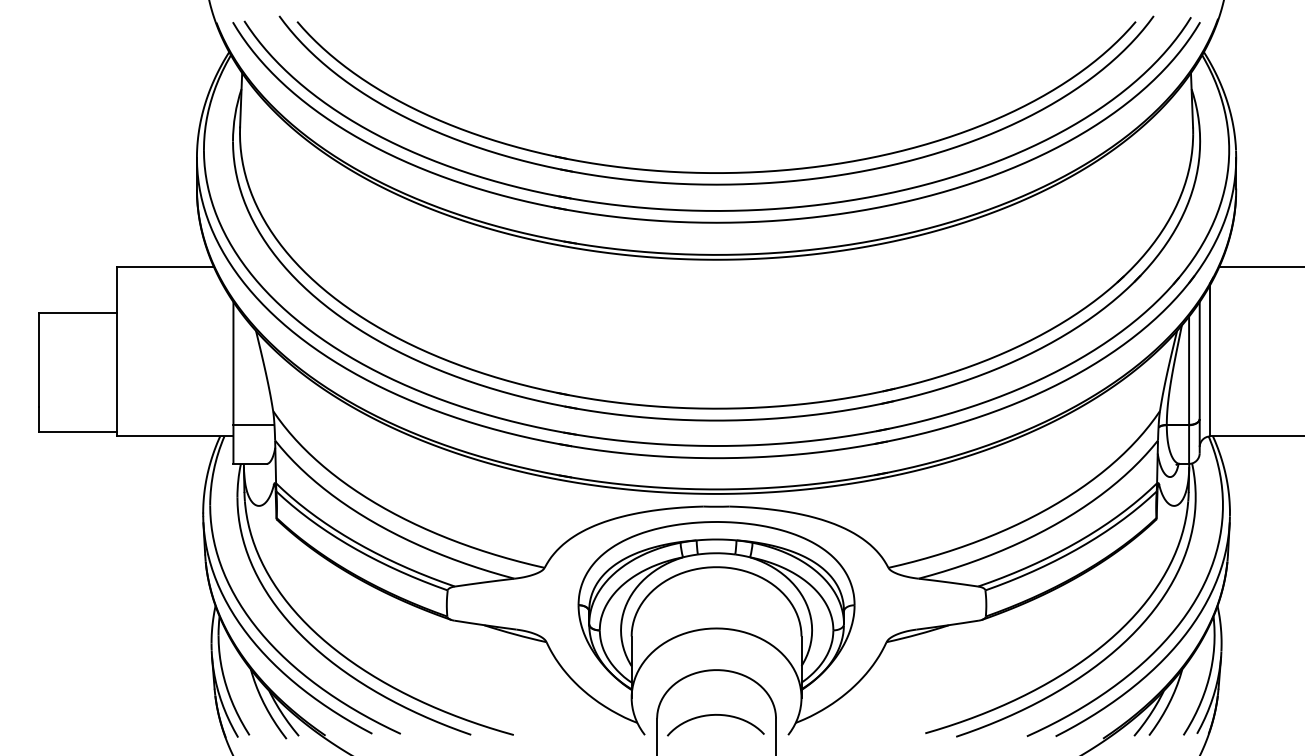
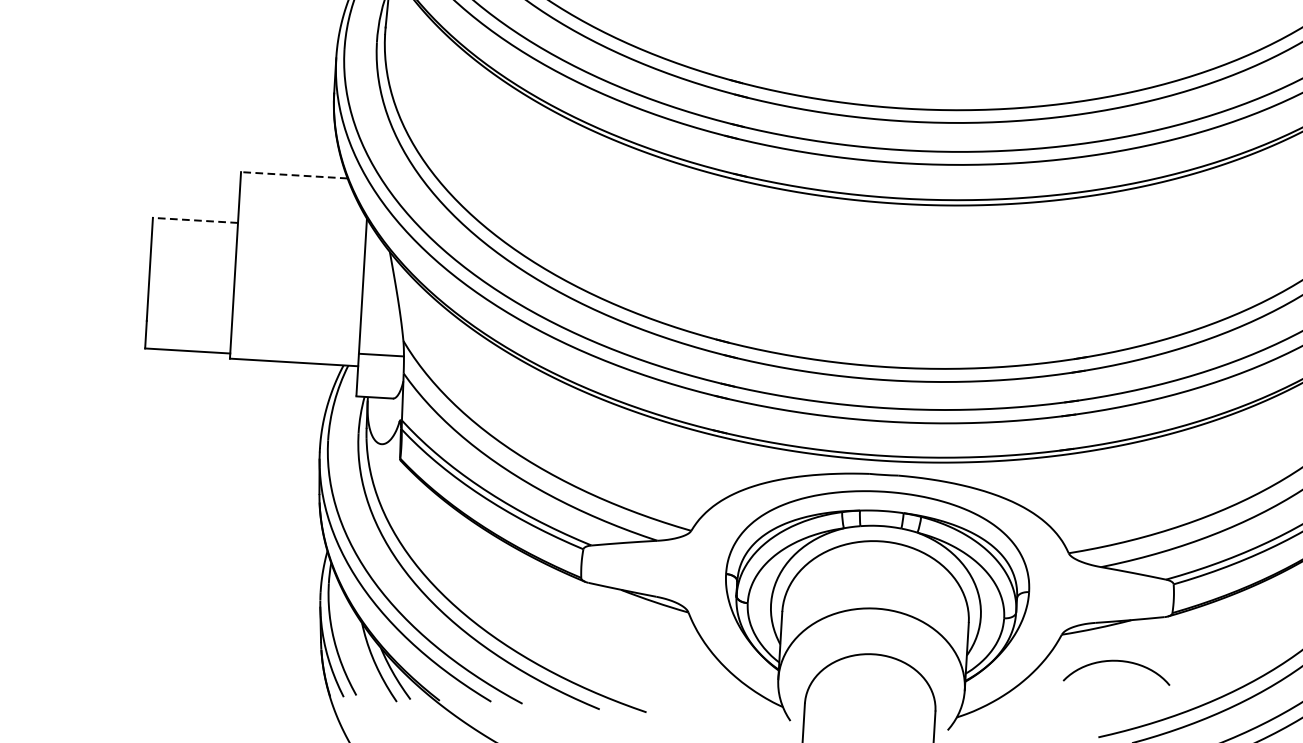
line: (165, 266) -> (294, 175), solid -> dashed
line: (77, 312) -> (195, 220), solid -> dashed
curve: (715, 715) -> (1117, 661), moved

